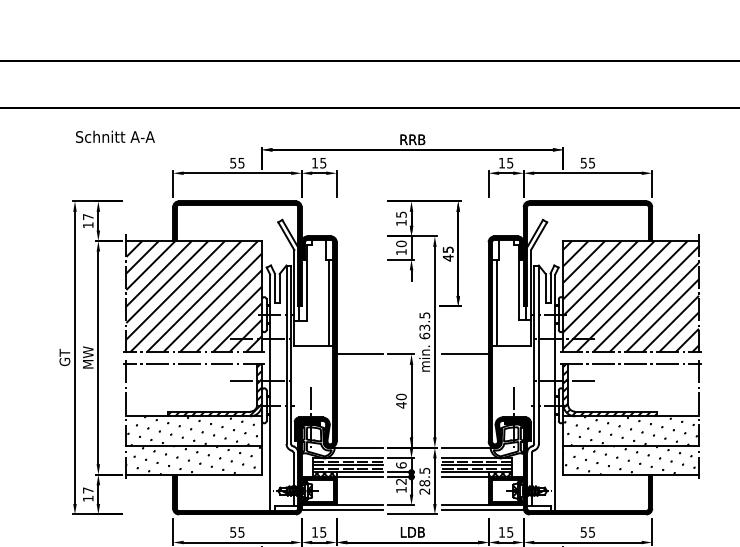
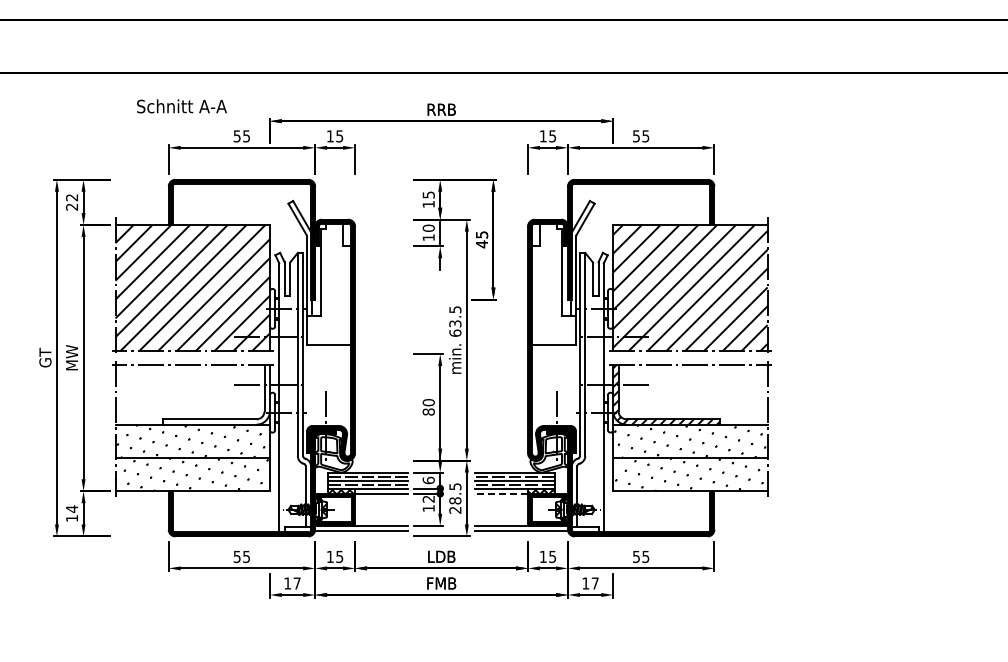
text: (114, 136) -> (181, 106), moved
text: (87, 221) -> (71, 202), 17 -> 22
line: (328, 302) -> (345, 295), removed
line: (496, 302) -> (537, 295), removed
line: (359, 354) -> (381, 354), removed
line: (465, 354) -> (501, 354), removed
hatch: (215, 389) -> (216, 394), removed
text: (401, 404) -> (428, 411), 40 -> 80
line: (356, 447) -> (377, 460), removed
line: (467, 447) -> (504, 460), removed
line: (465, 476) -> (501, 493), solid -> dashed
text: (87, 490) -> (71, 509), 17 -> 14

